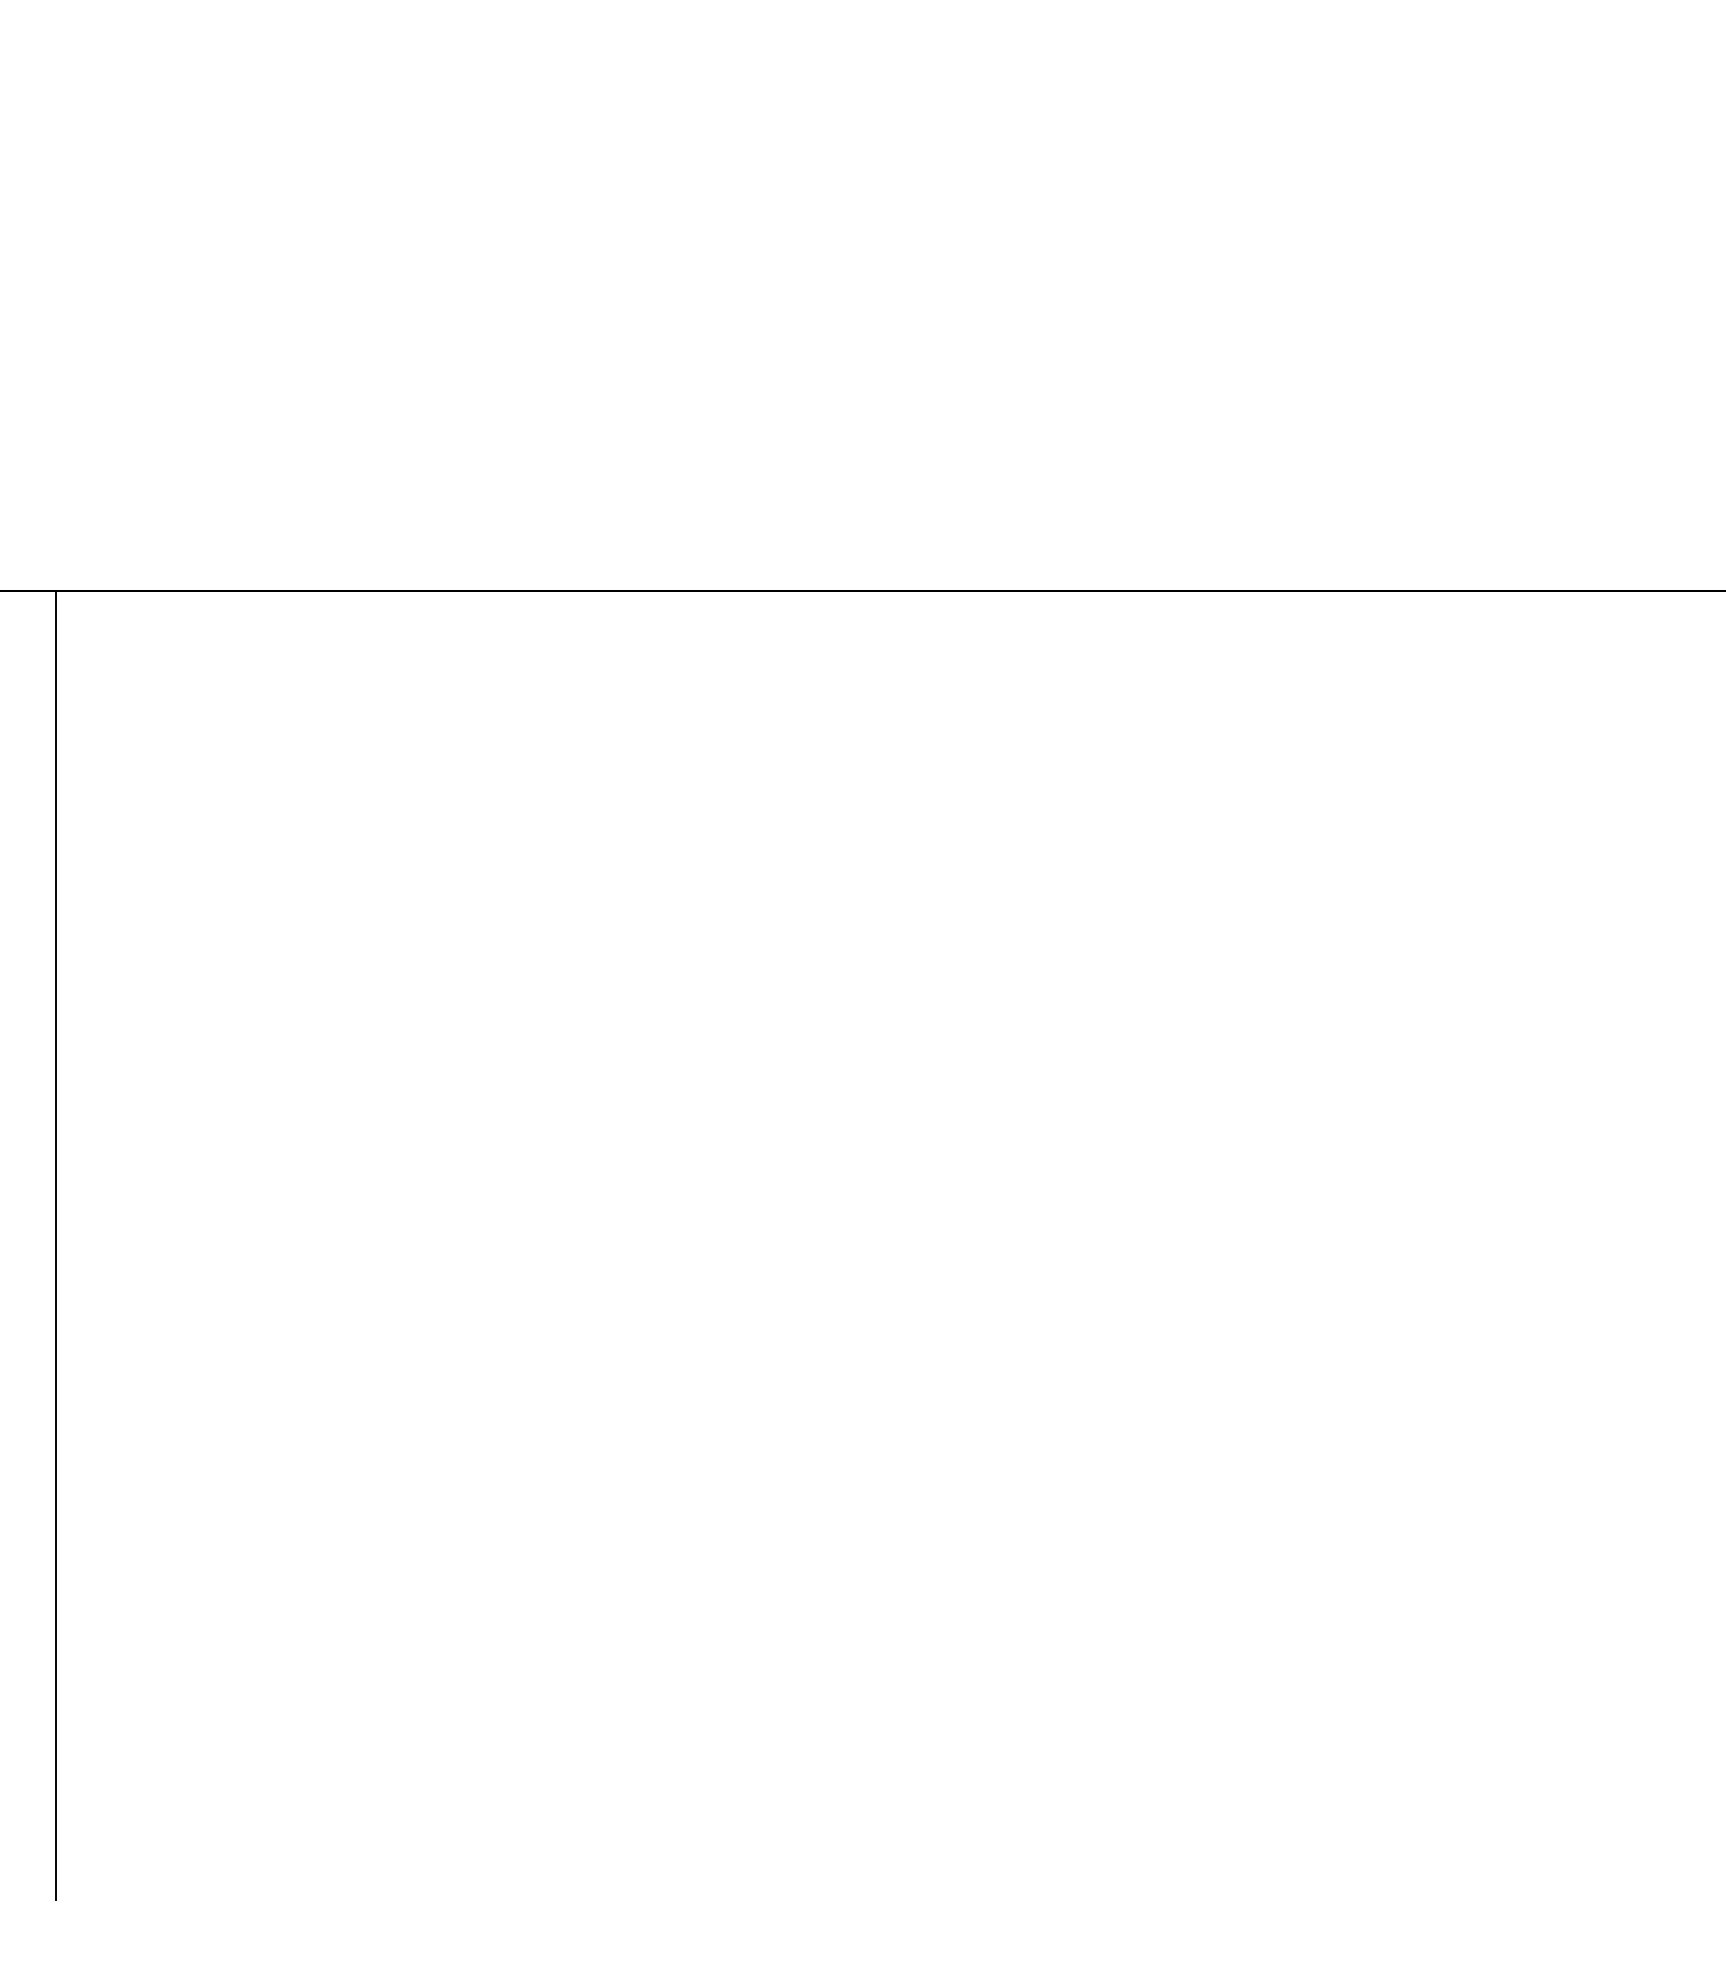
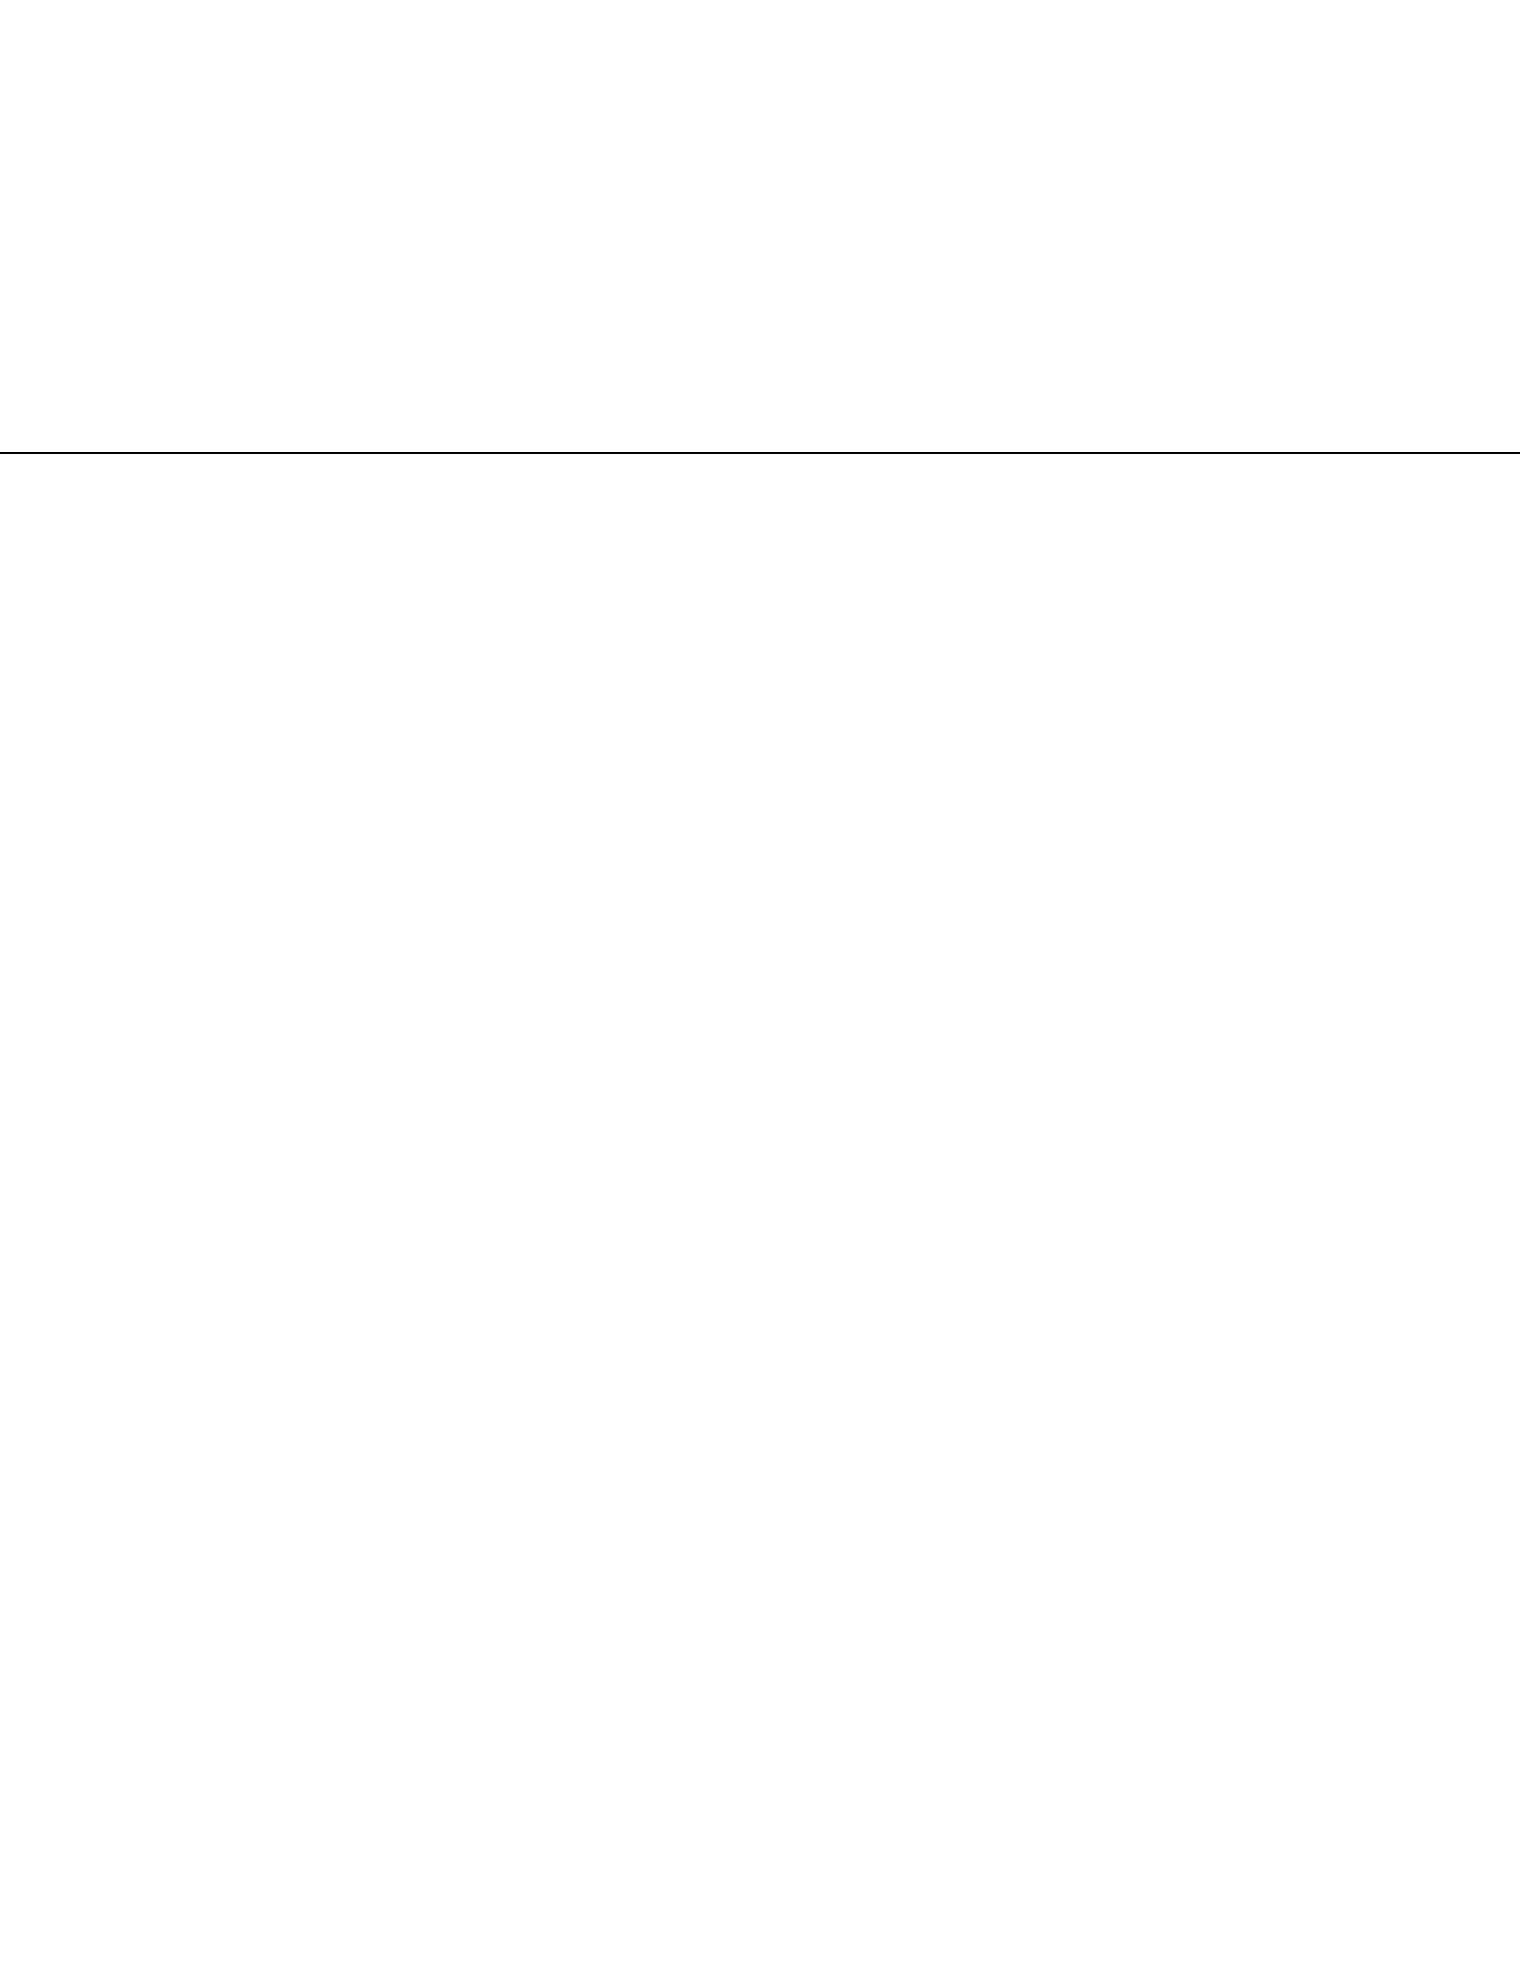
line: (55, 1245) -> (175, 1130), removed

